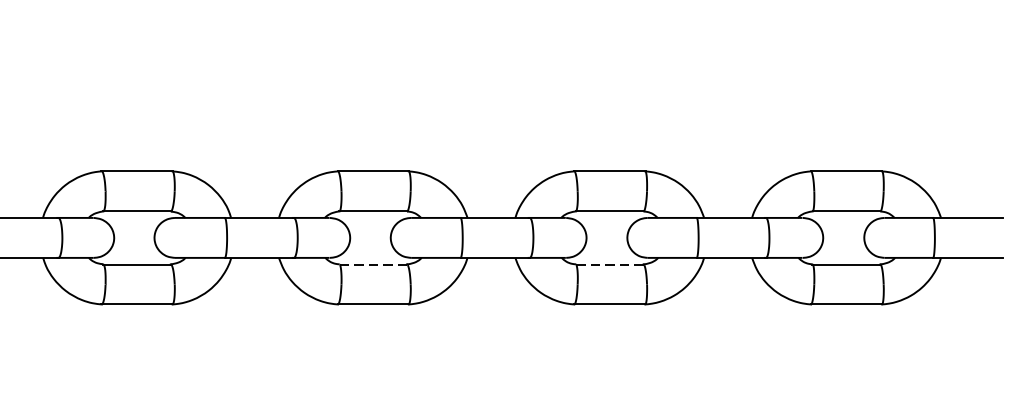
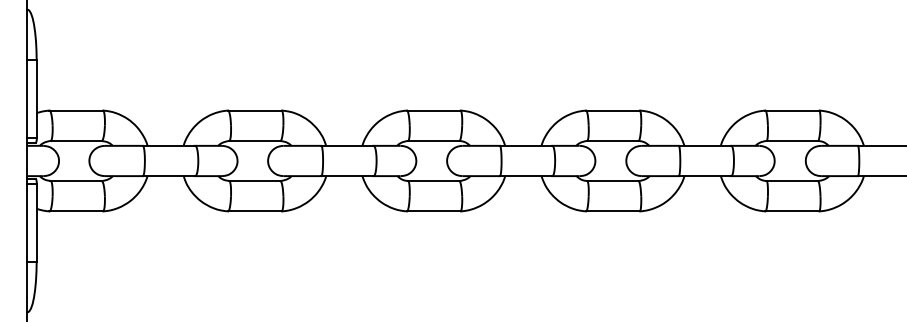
line: (372, 264) -> (433, 181), dashed -> solid
line: (609, 264) -> (612, 181), dashed -> solid

